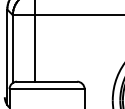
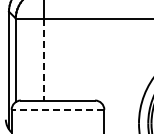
line: (35, 49) -> (43, 60), solid -> dashed
line: (46, 88) -> (57, 109), solid -> dashed

